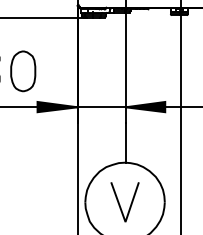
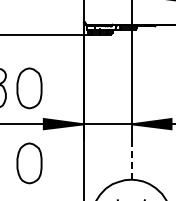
line: (125, 143) -> (131, 160), solid -> dashed
part: (23, 146) -> (29, 163), added

